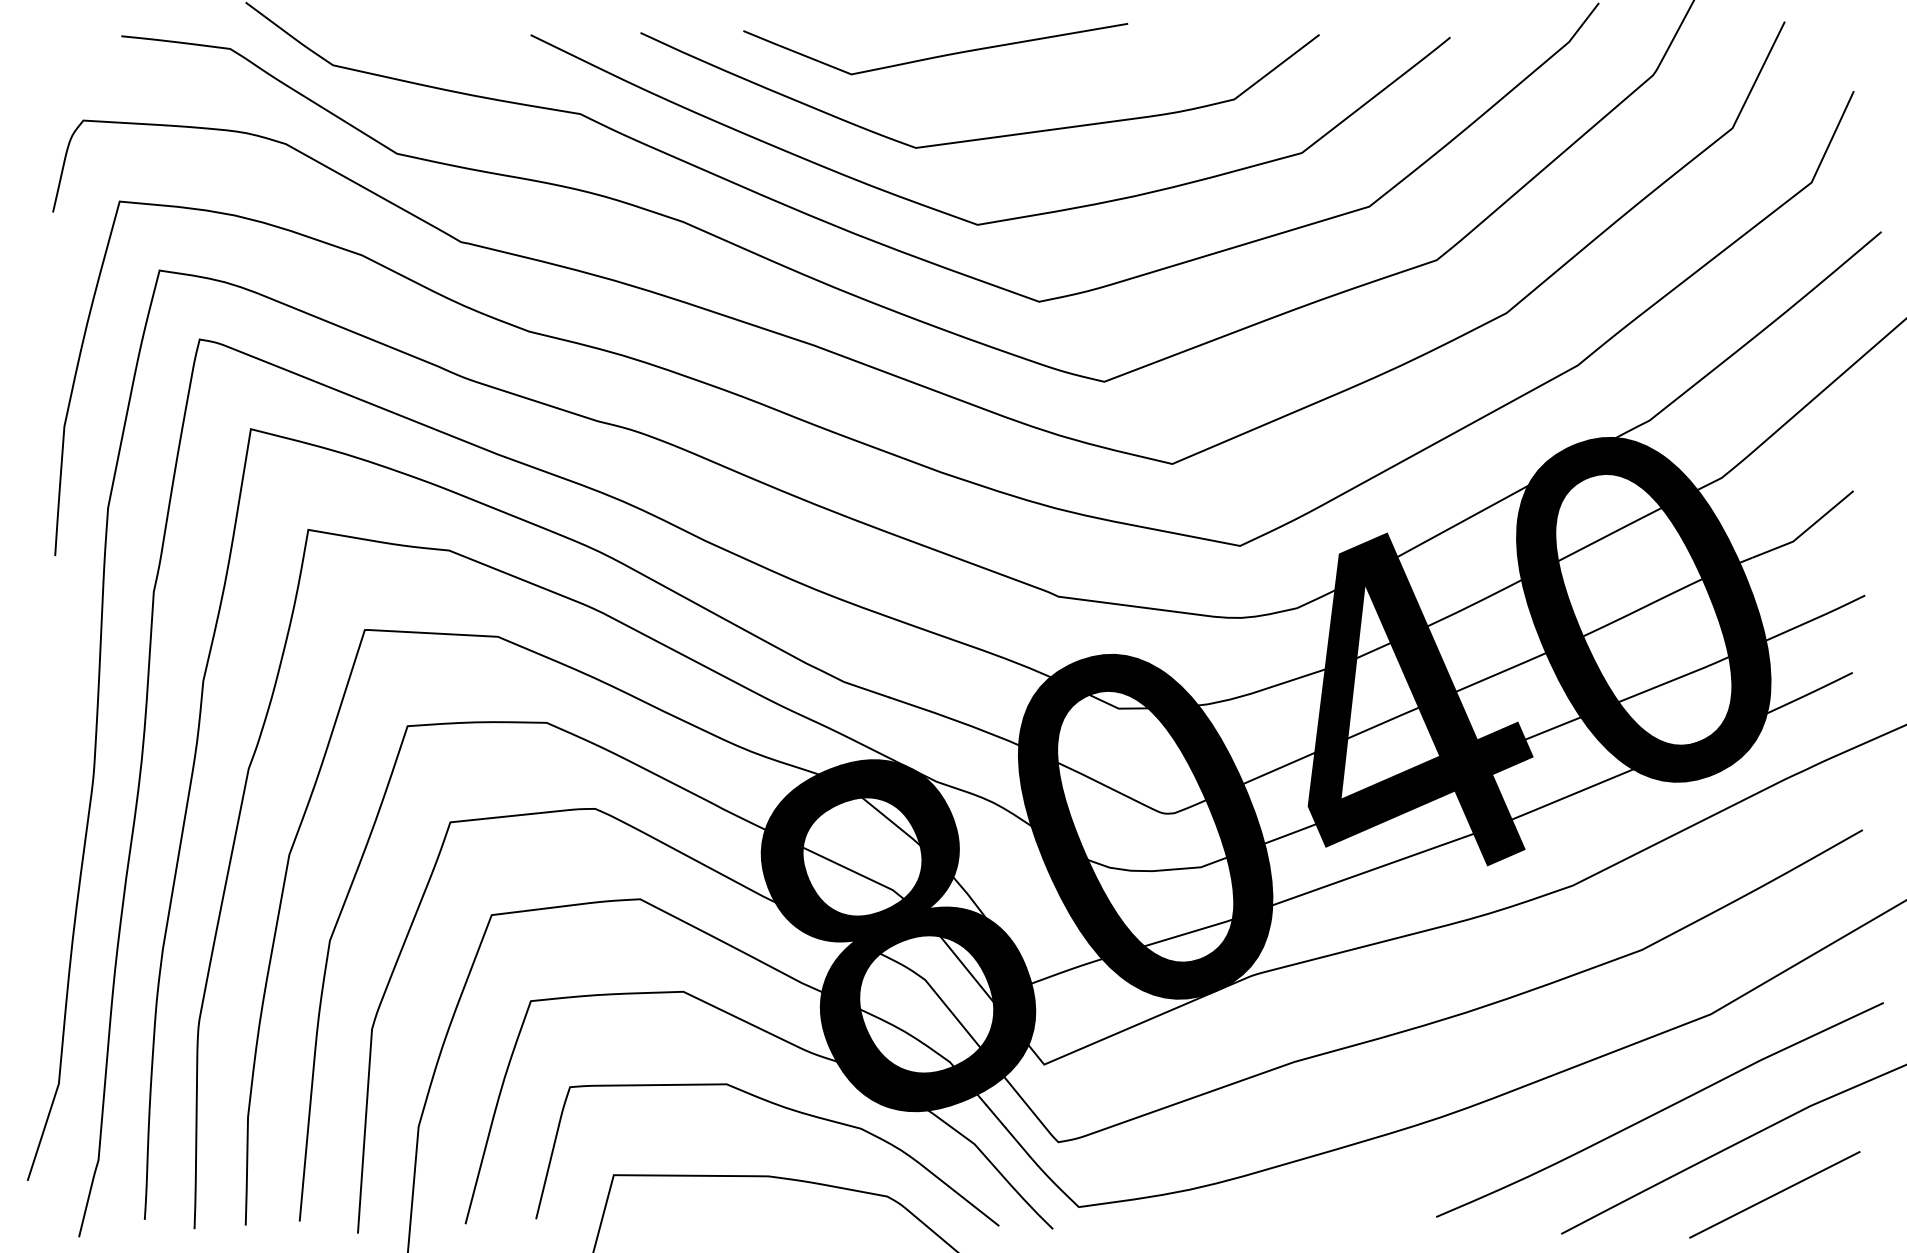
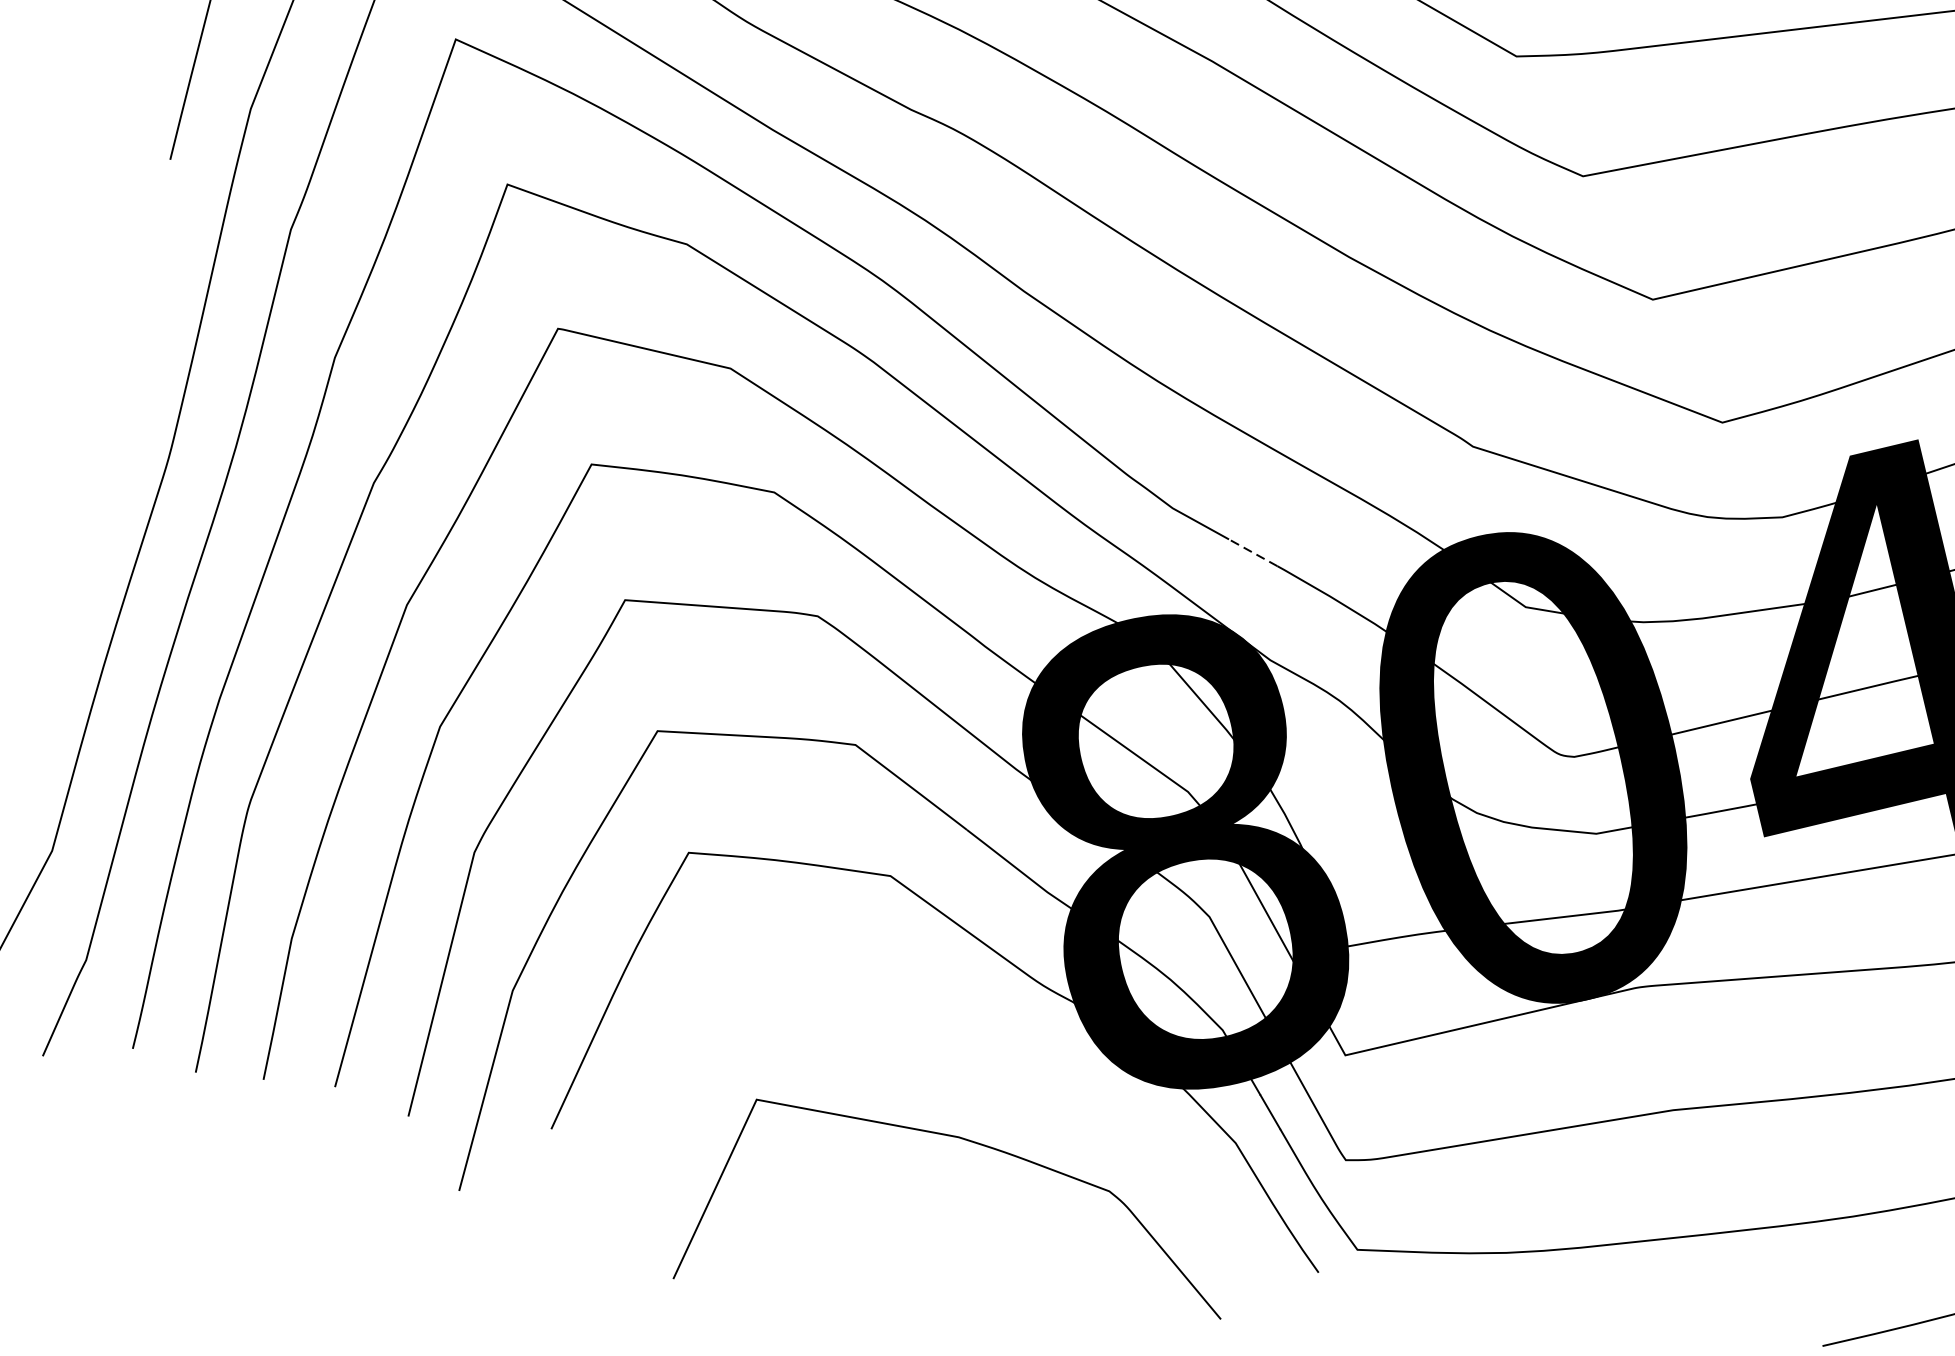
line: (909, 704) -> (1253, 552), solid -> dashed
curve: (781, 1107) -> (991, 1050), removed

